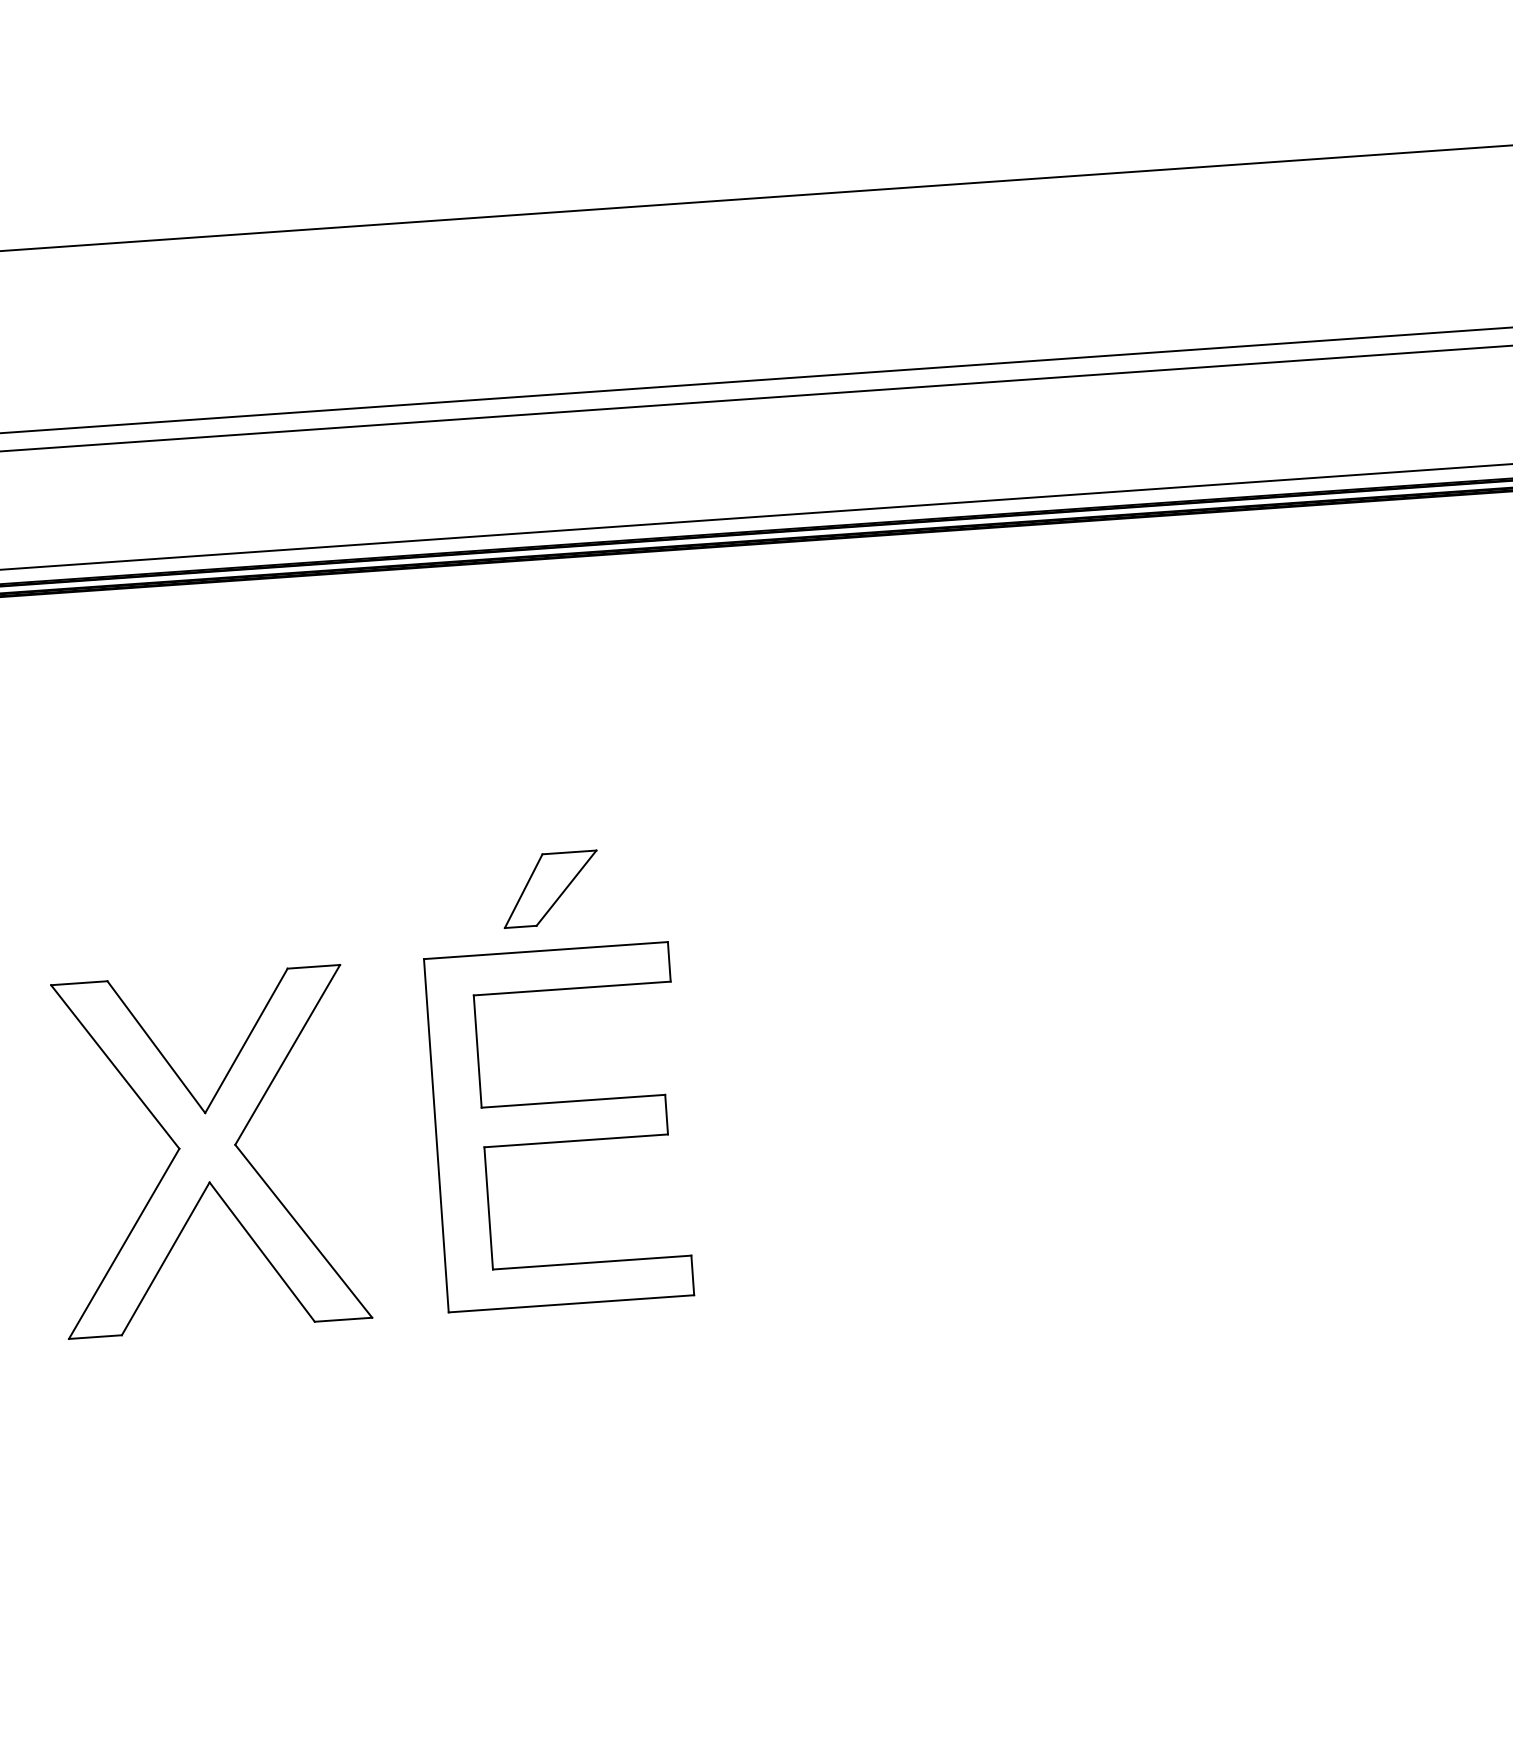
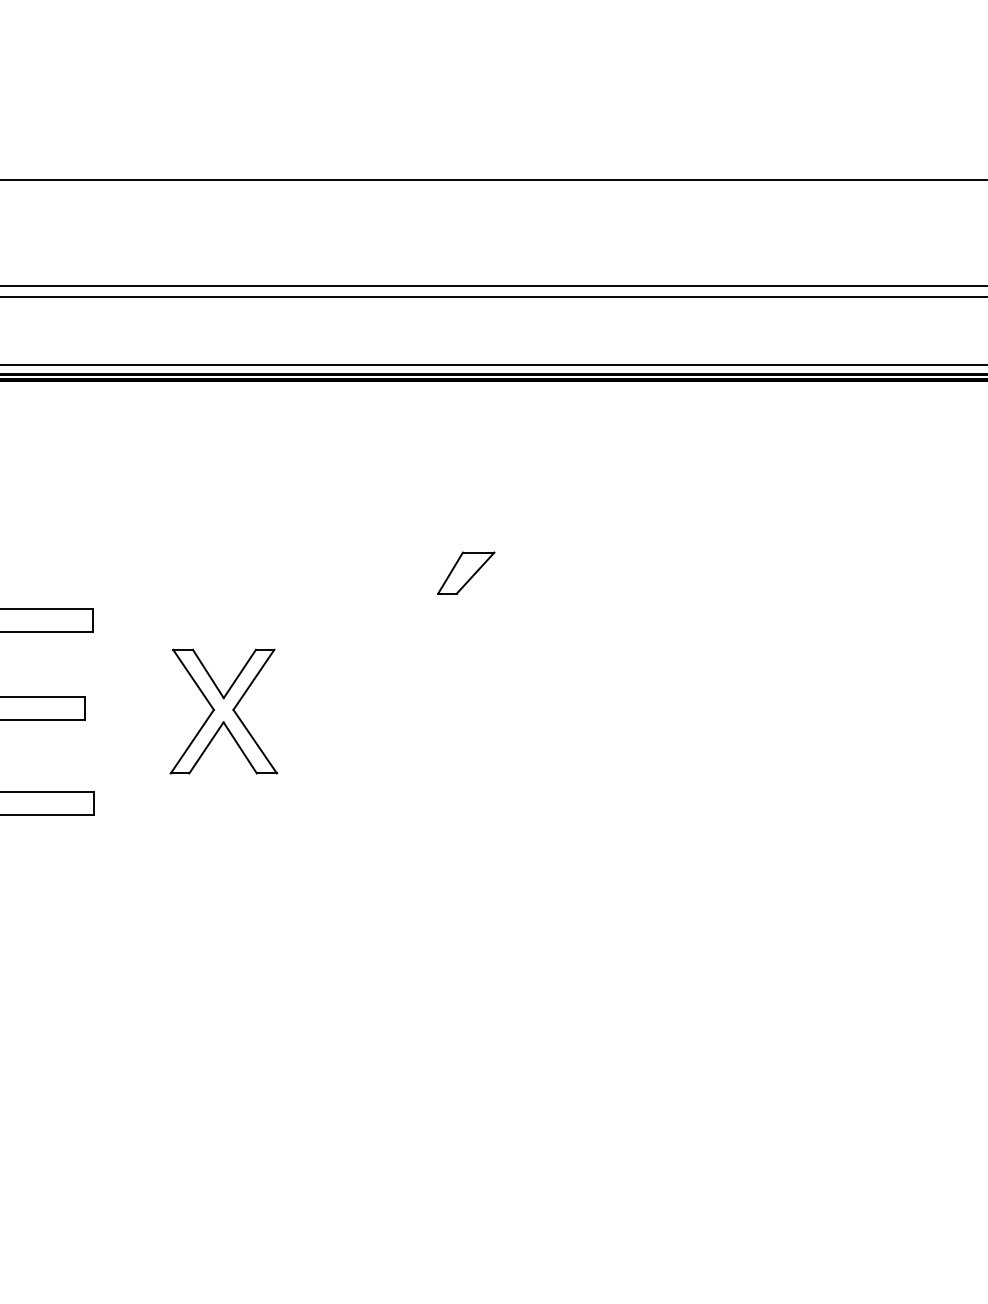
part: (550, 887) -> (466, 572), moved
part: (559, 1126) -> (428, 711), removed
part: (207, 1151) -> (223, 711), size x0.6

